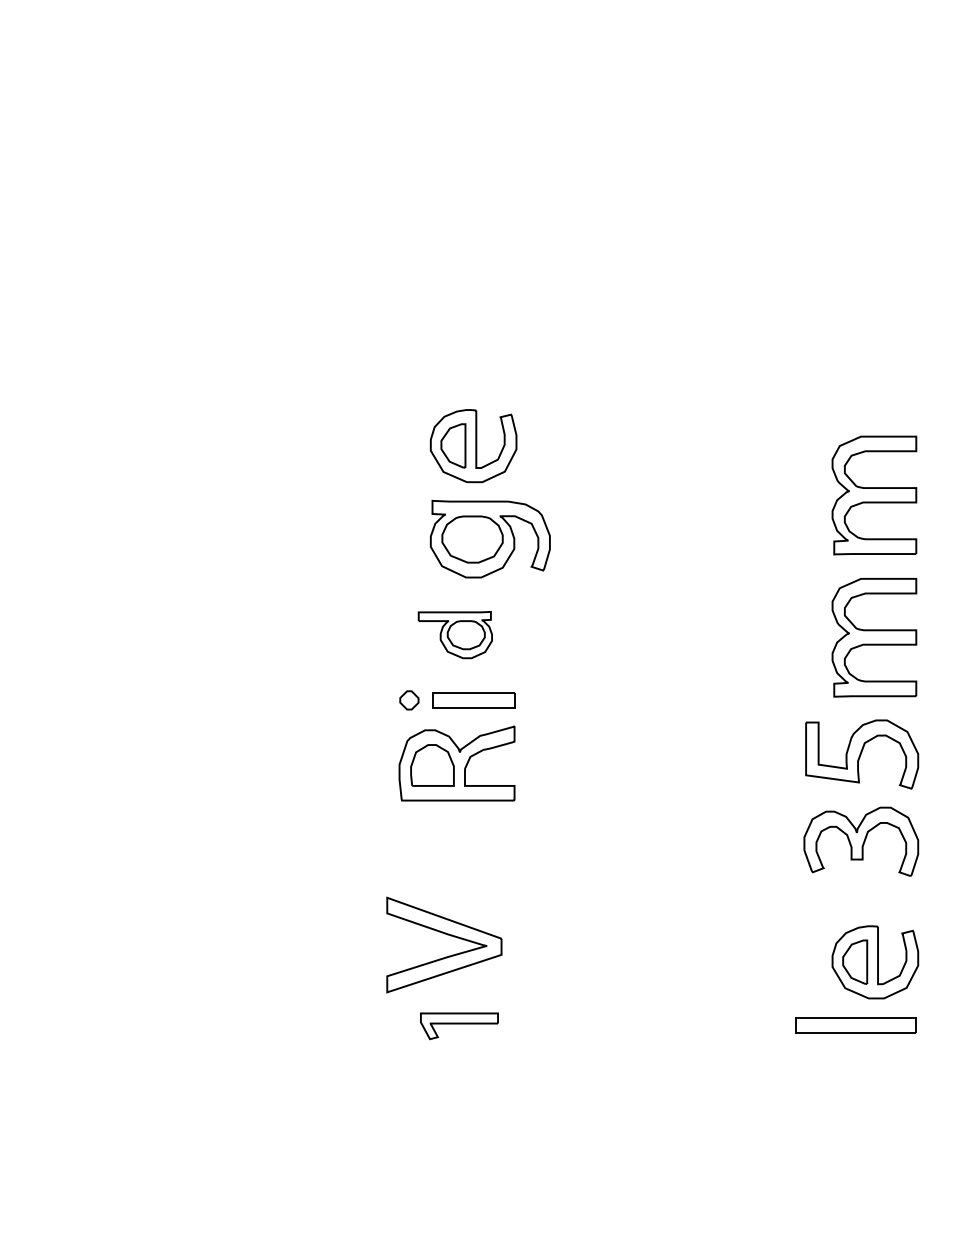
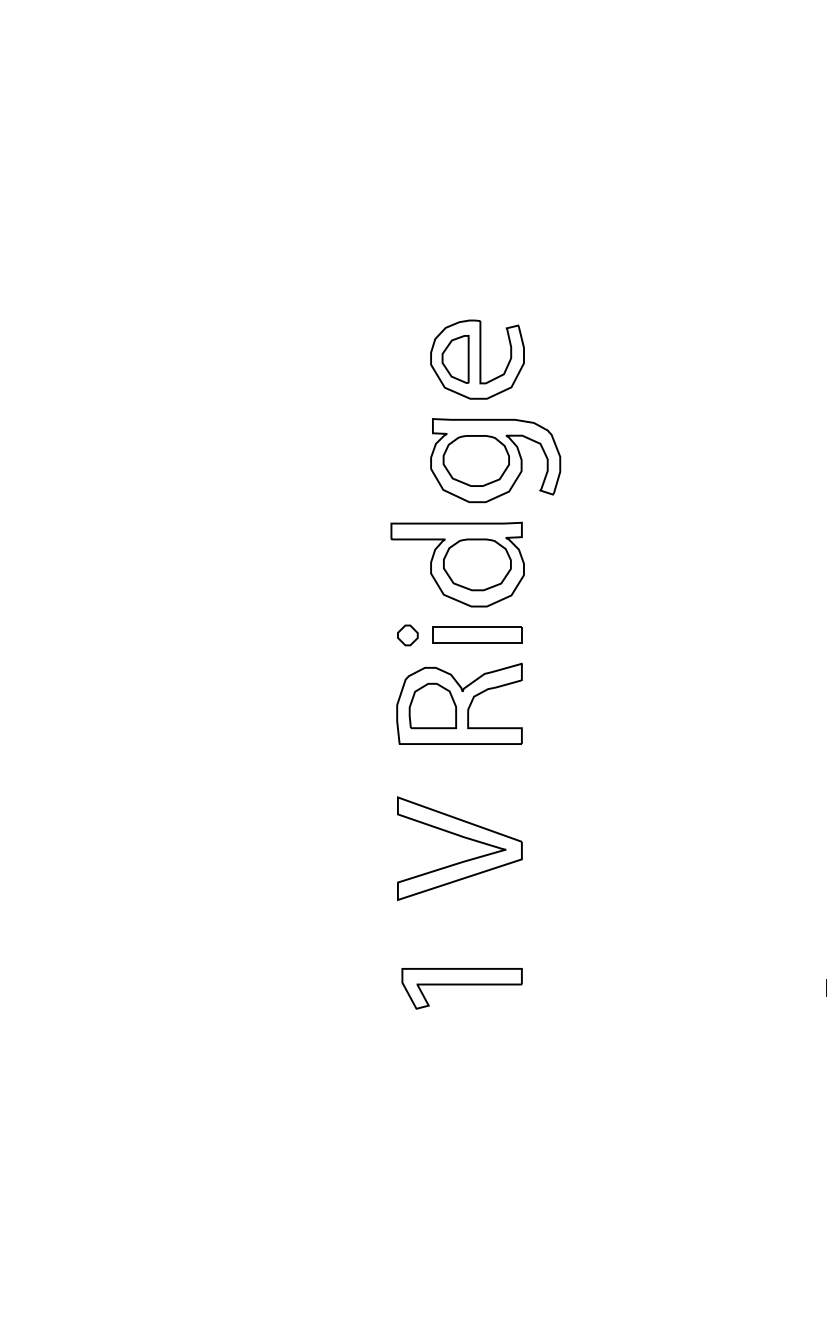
part: (455, 634) -> (457, 563), size x1.67
part: (447, 935) -> (463, 838), moved
part: (459, 1026) -> (462, 989), size x1.43

